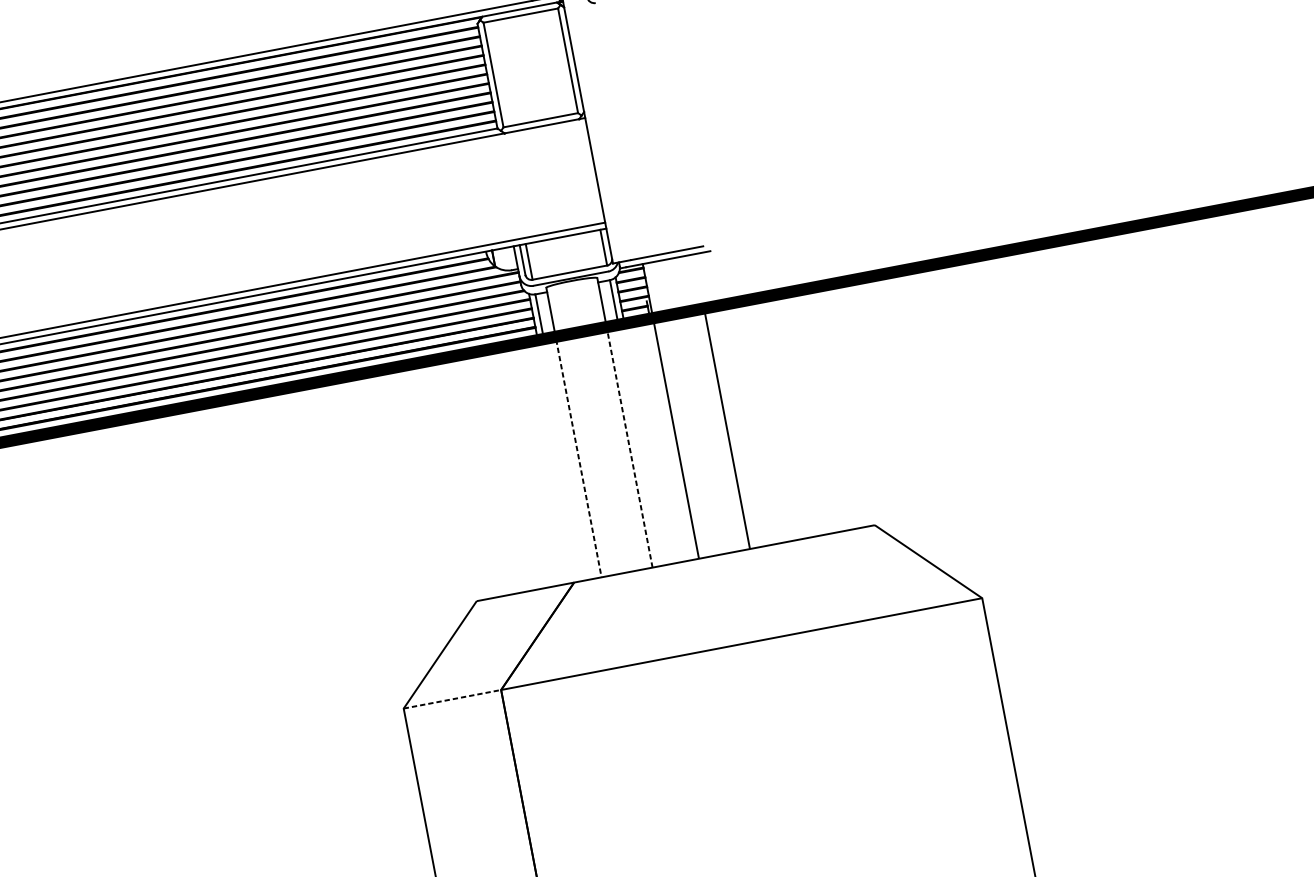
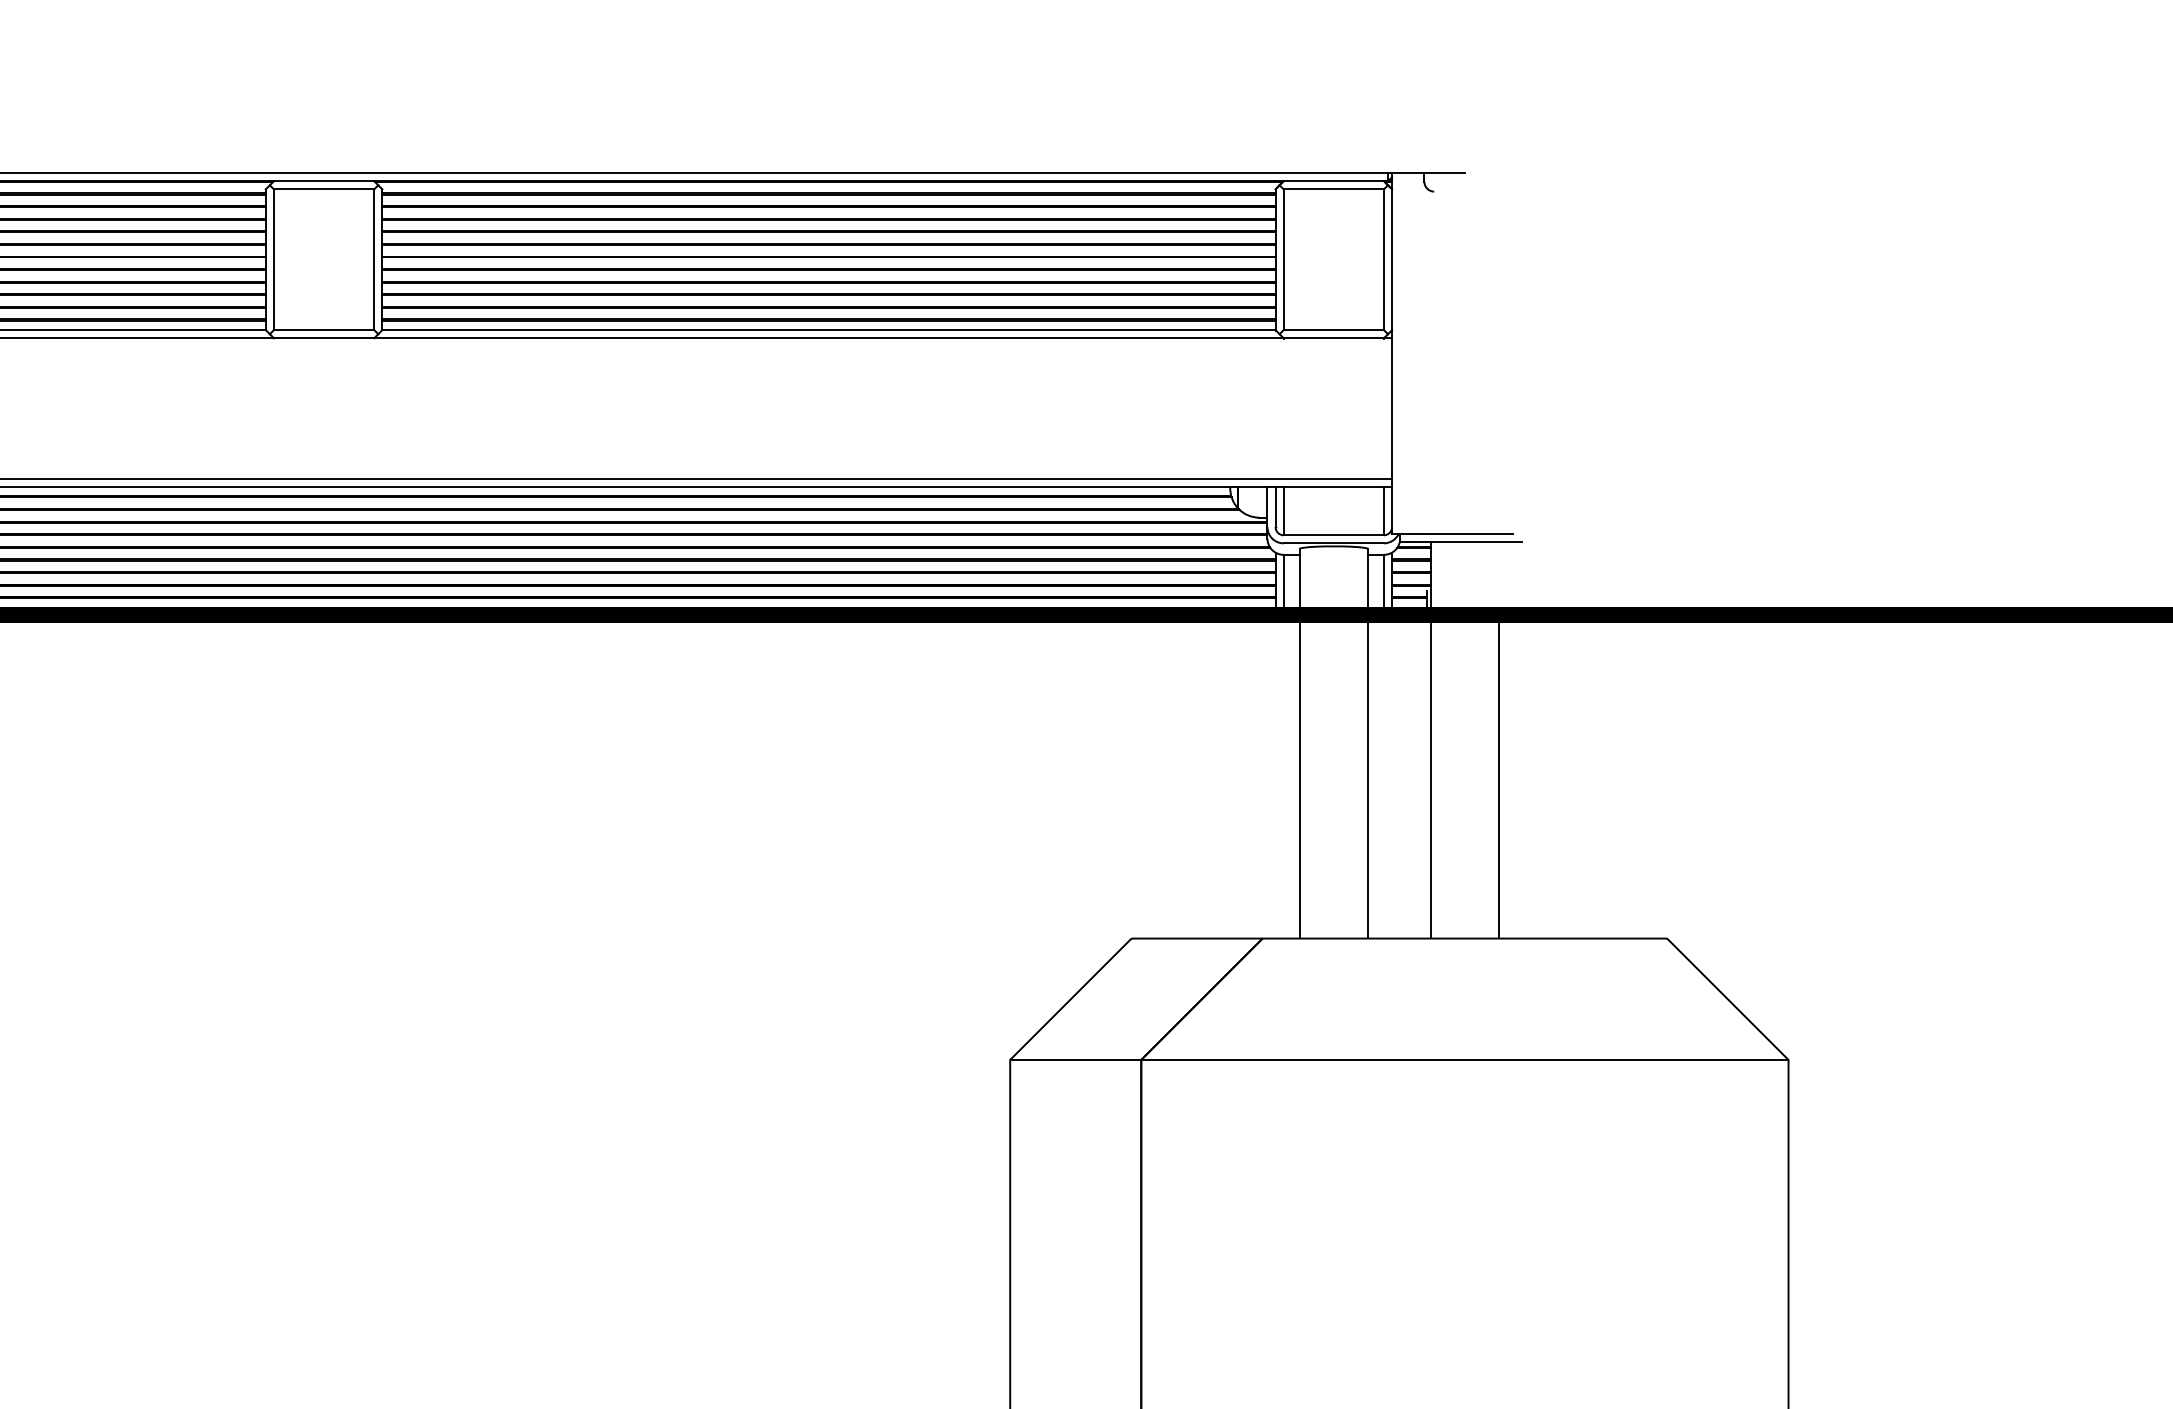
line: (580, 331) -> (1333, 614), dashed -> solid
line: (452, 699) -> (1075, 1059), dashed -> solid

